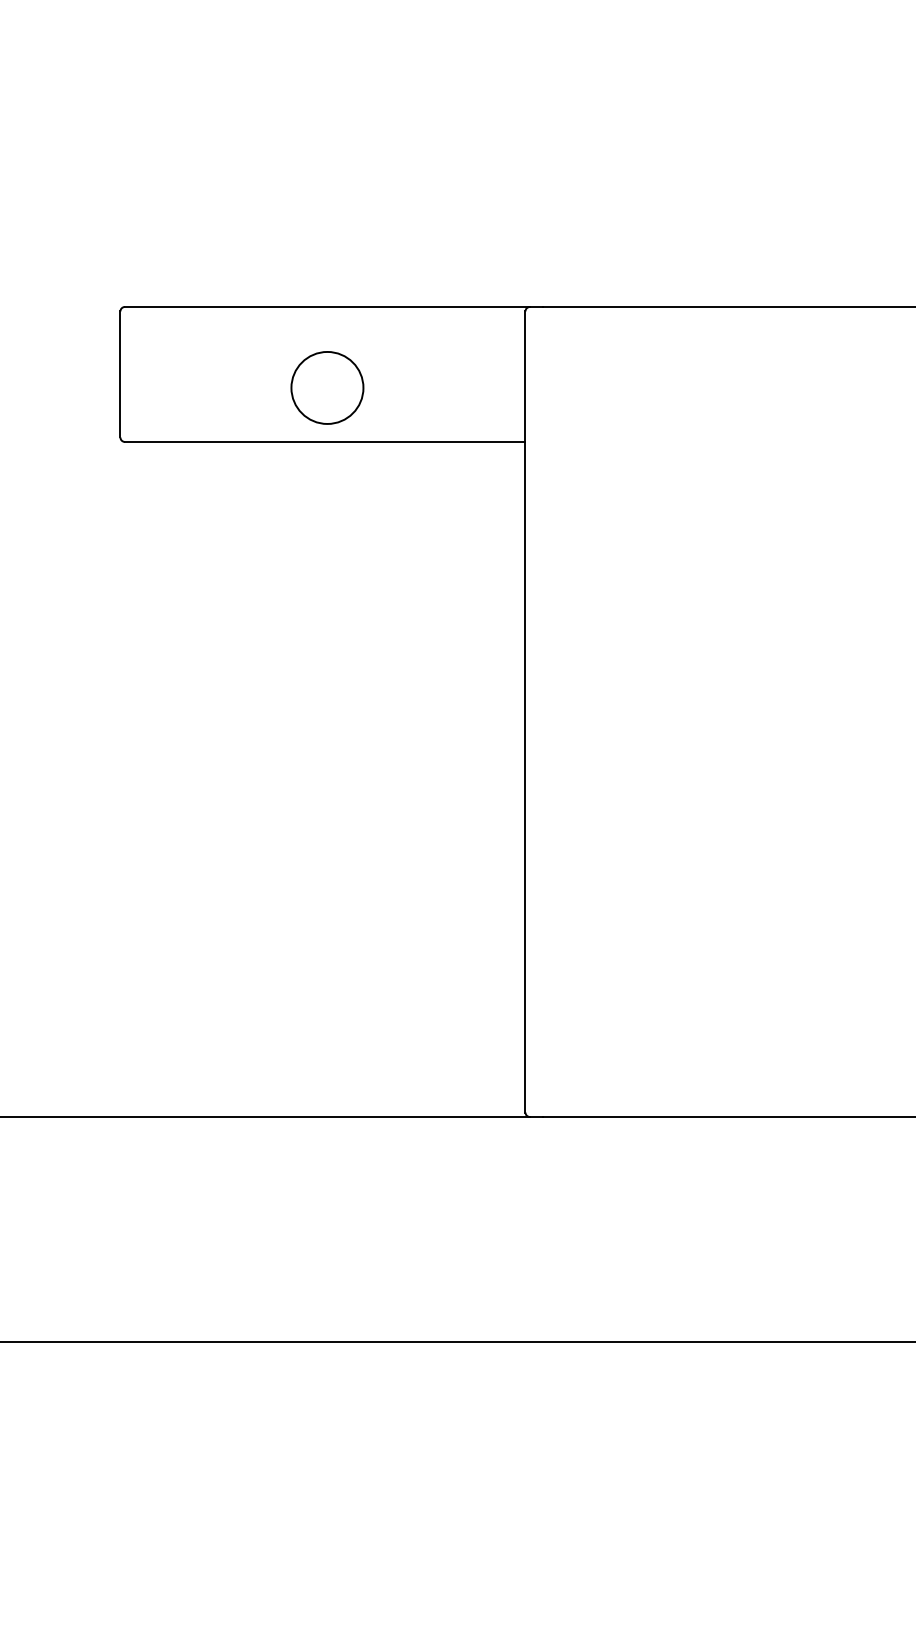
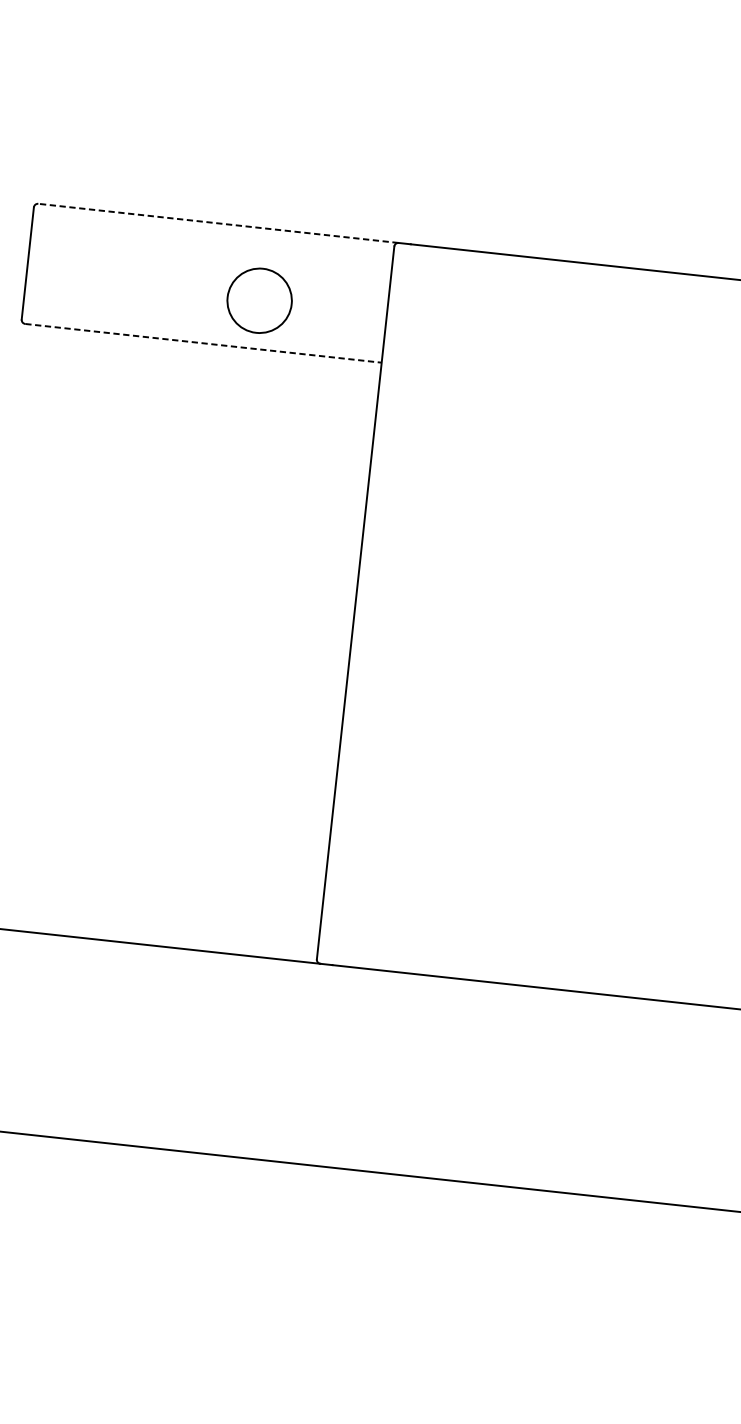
line: (326, 306) -> (217, 222), solid -> dashed
circle: (327, 387) -> (259, 300), moved
line: (325, 441) -> (203, 342), solid -> dashed

